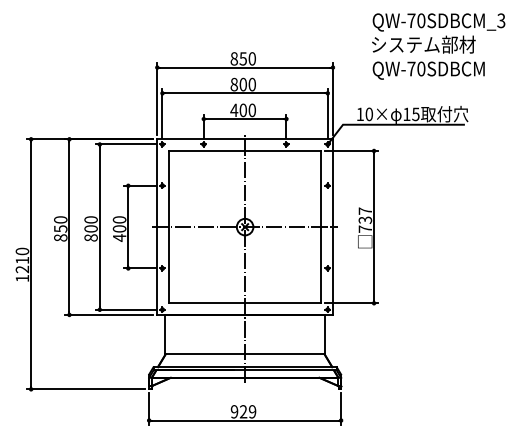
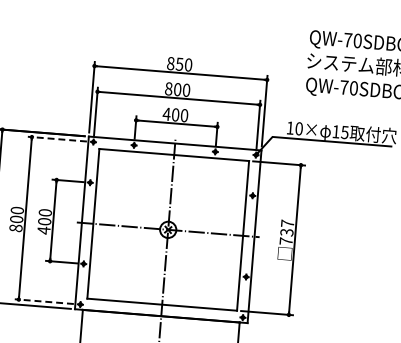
line: (125, 144) -> (57, 139), solid -> dashed
line: (125, 309) -> (44, 301), solid -> dashed

